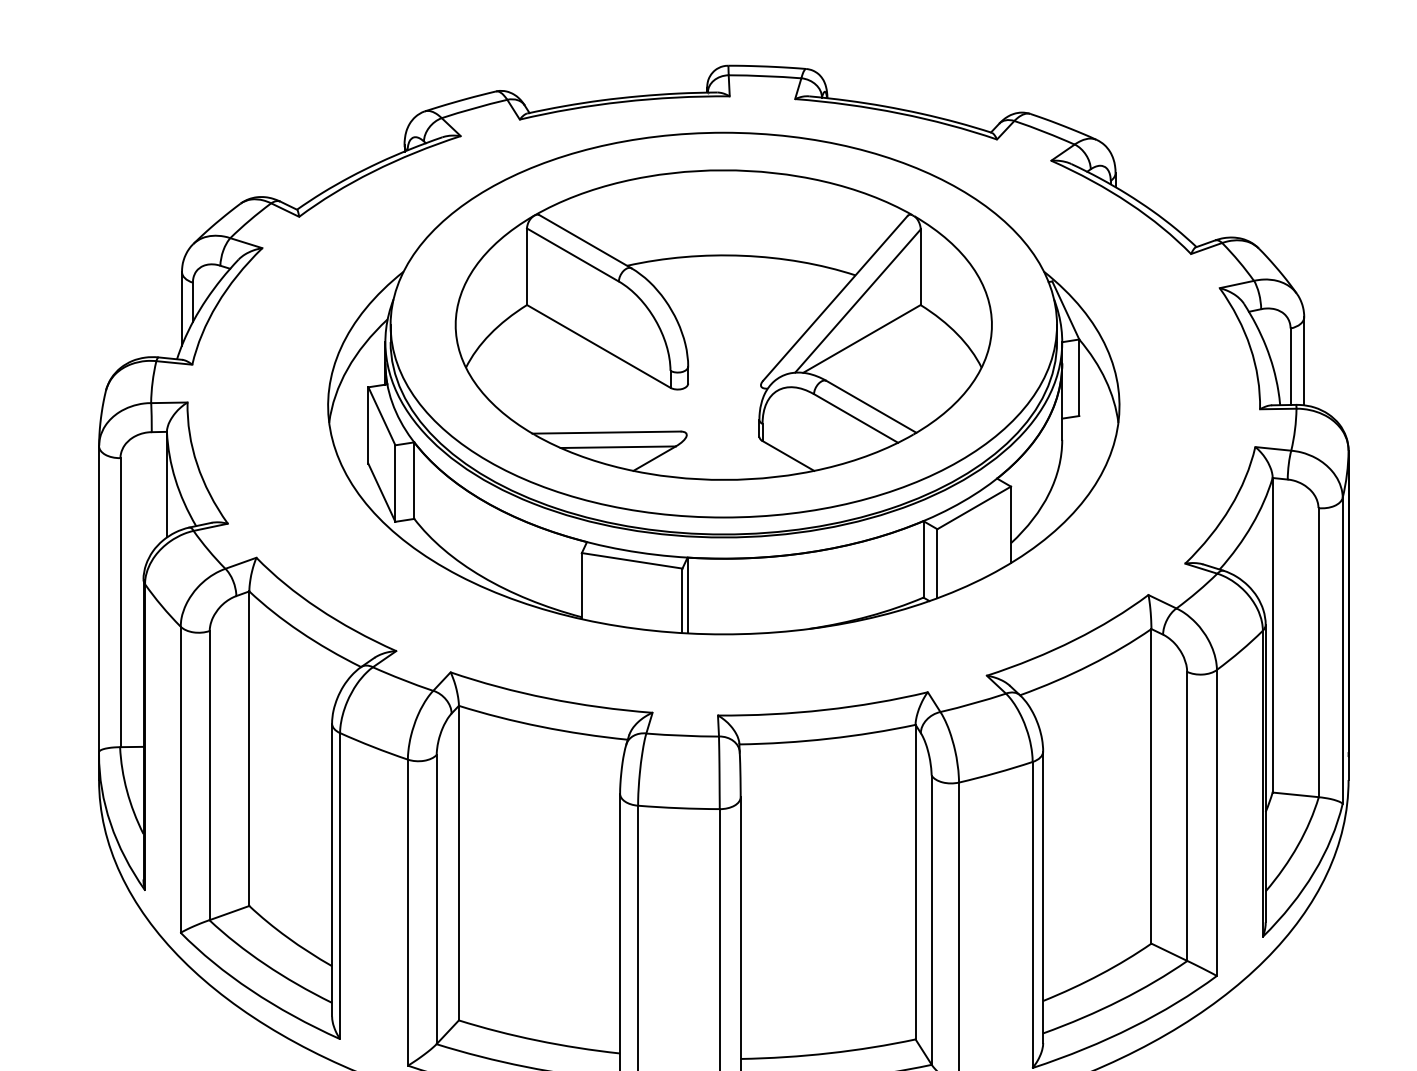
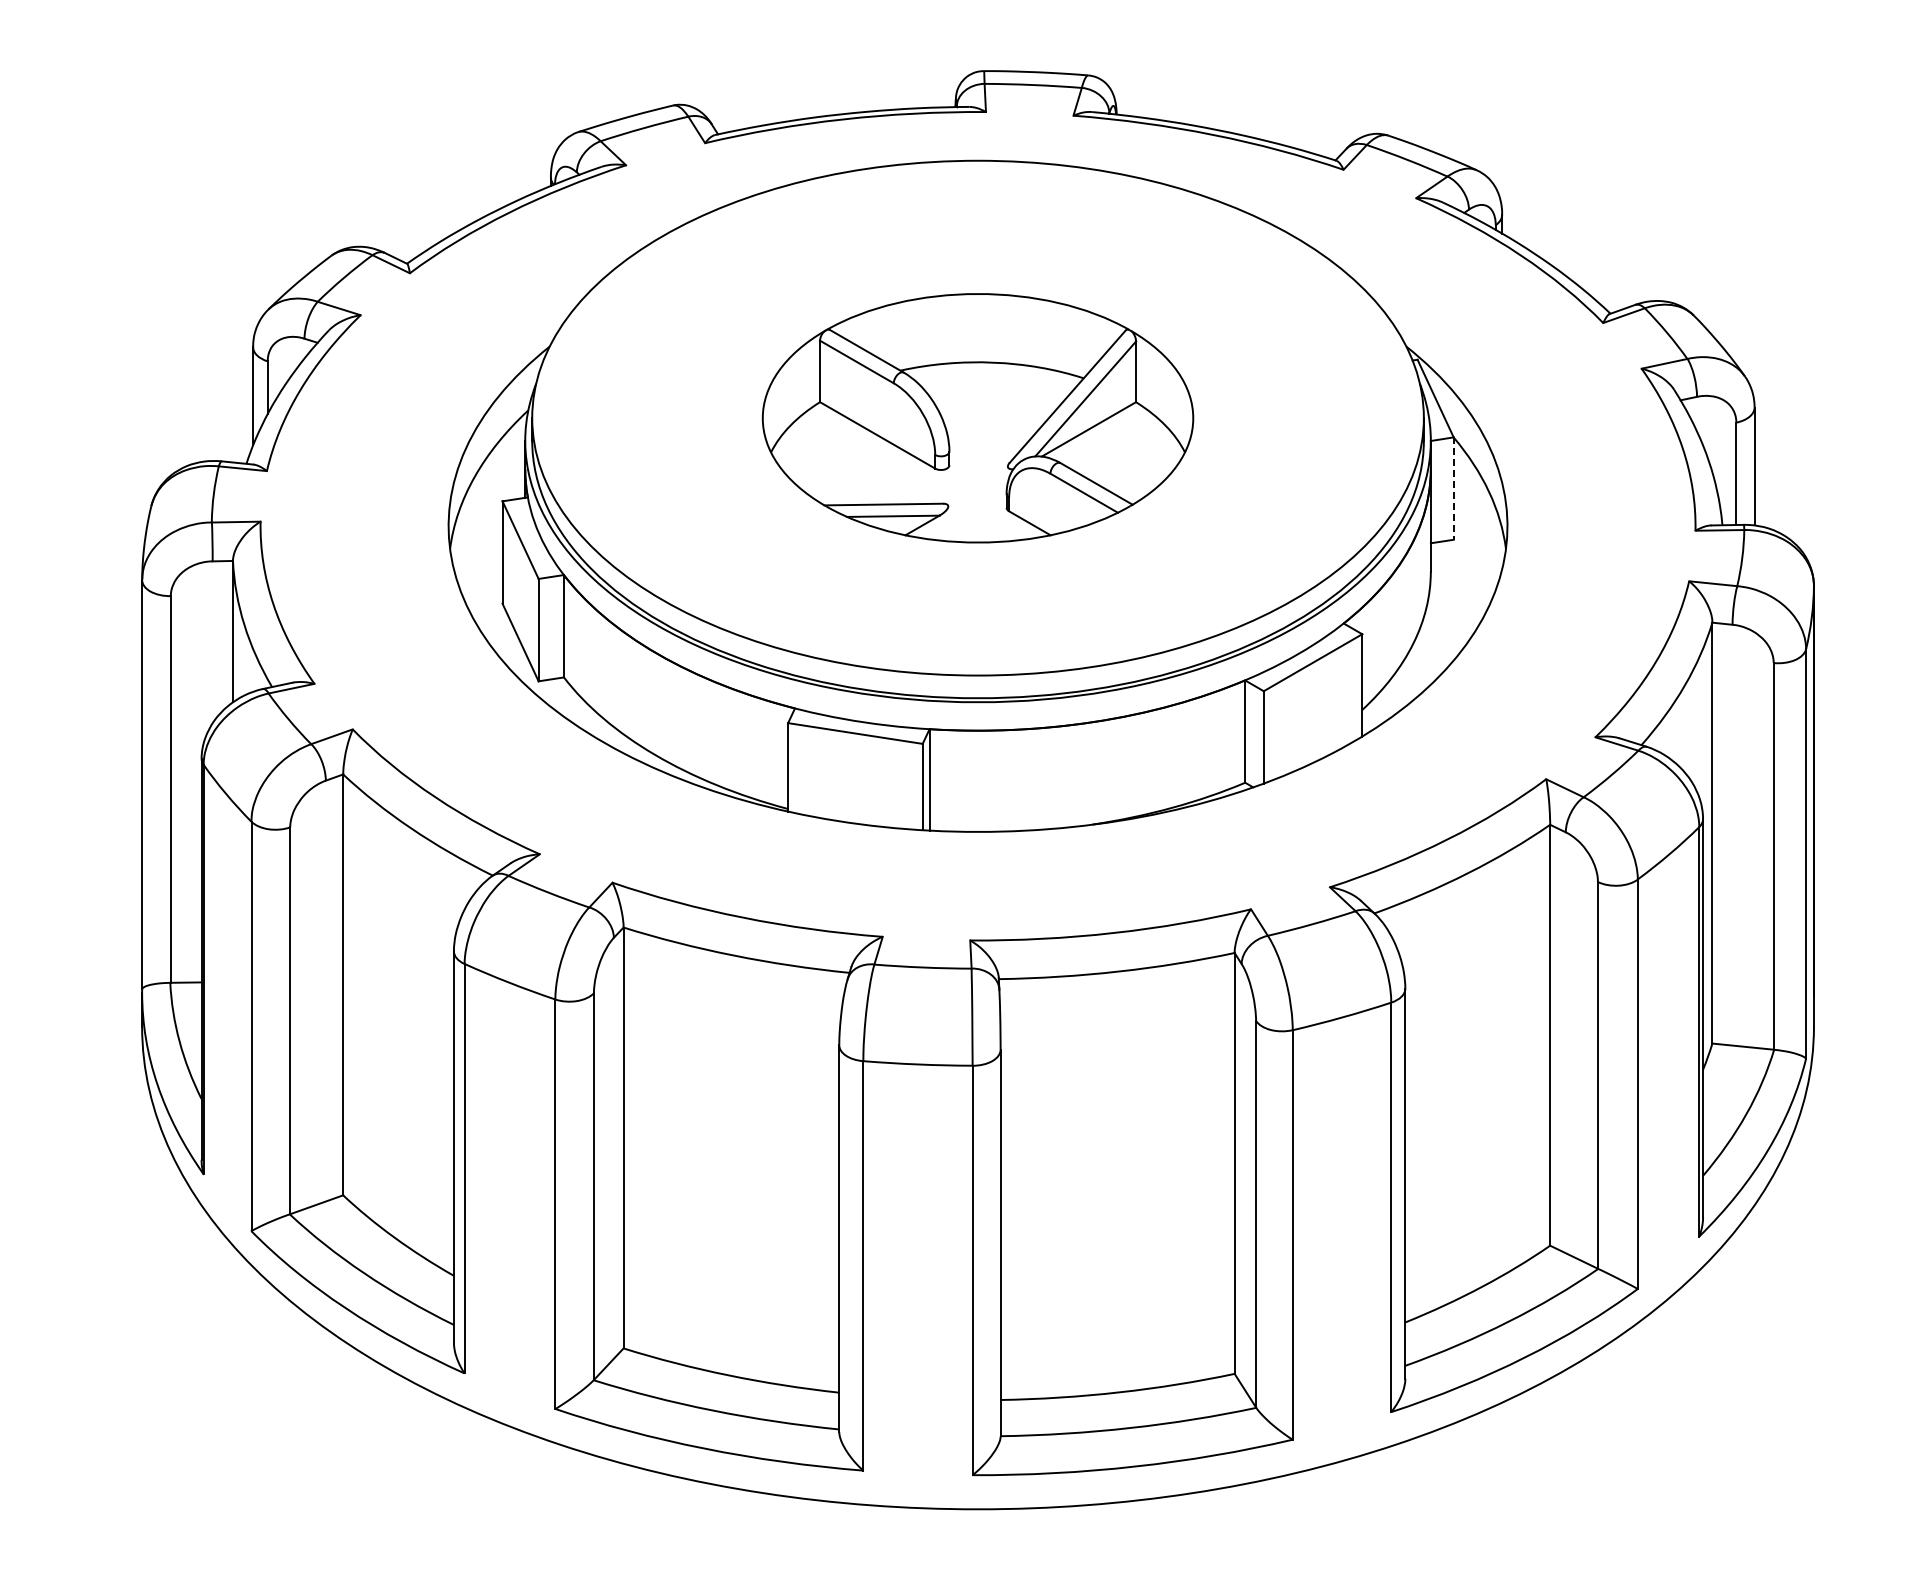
part: (723, 325) -> (977, 418), size x0.6
line: (1079, 378) -> (1453, 489), solid -> dashed

